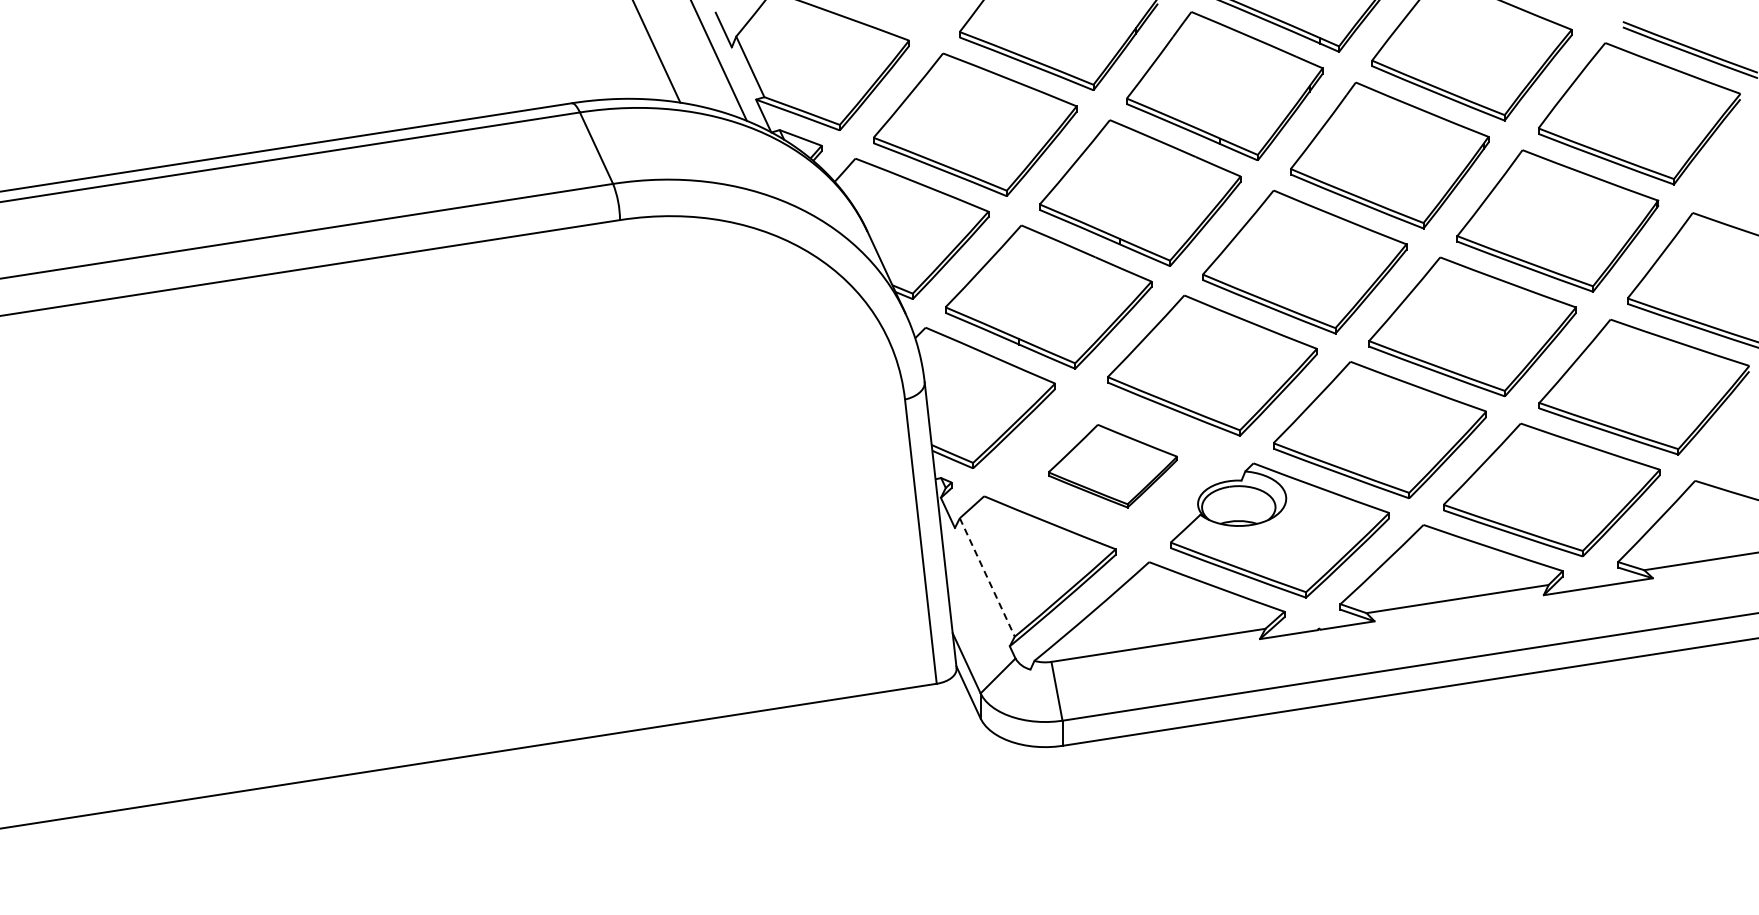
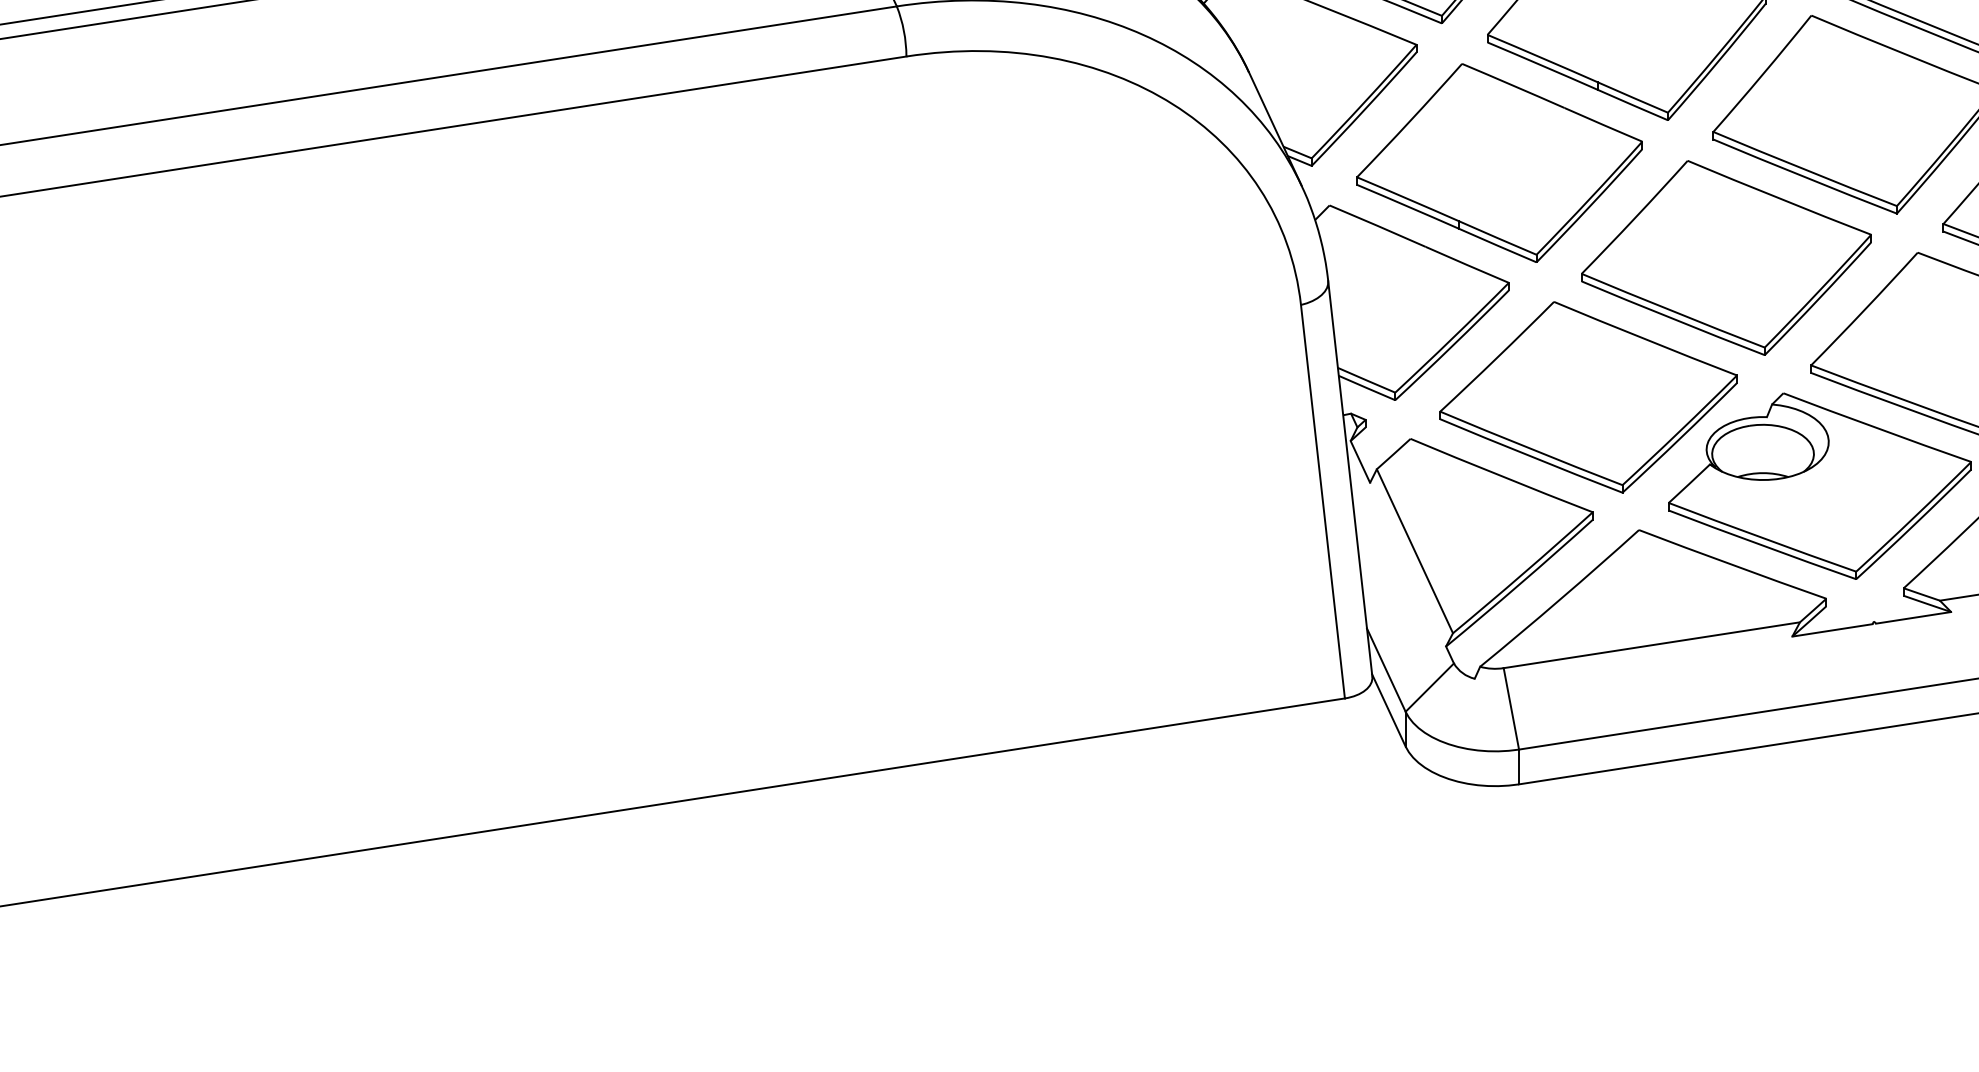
part: (1112, 465) -> (1588, 396), size x1.67
line: (987, 577) -> (1415, 551), dashed -> solid

